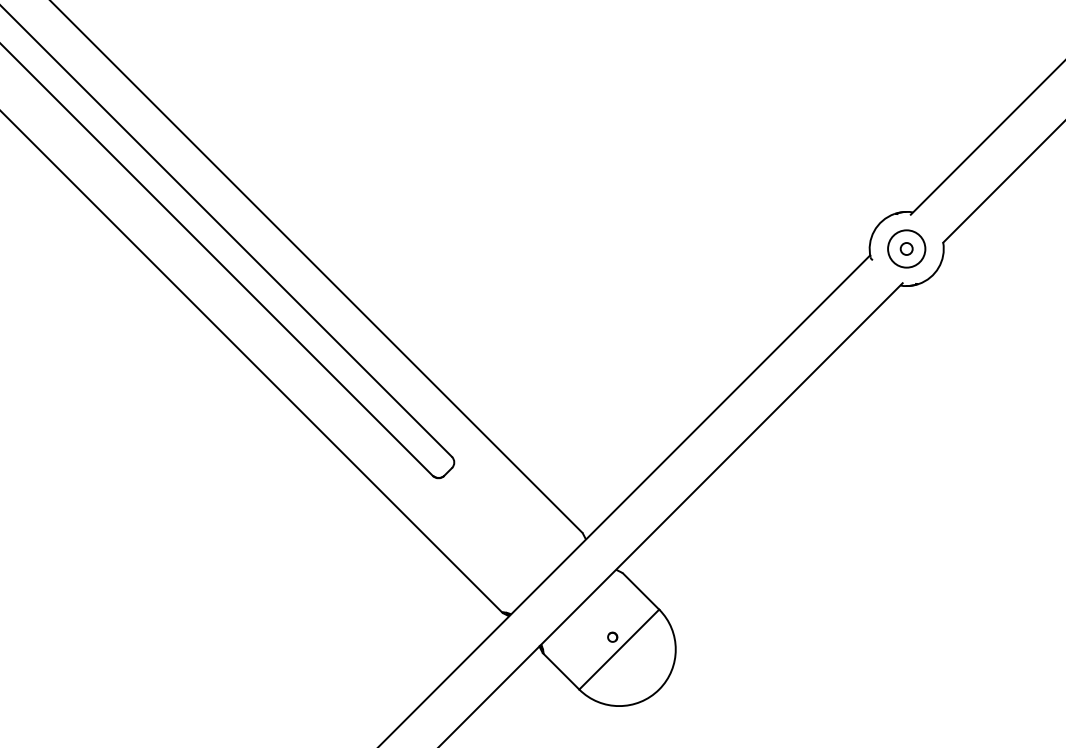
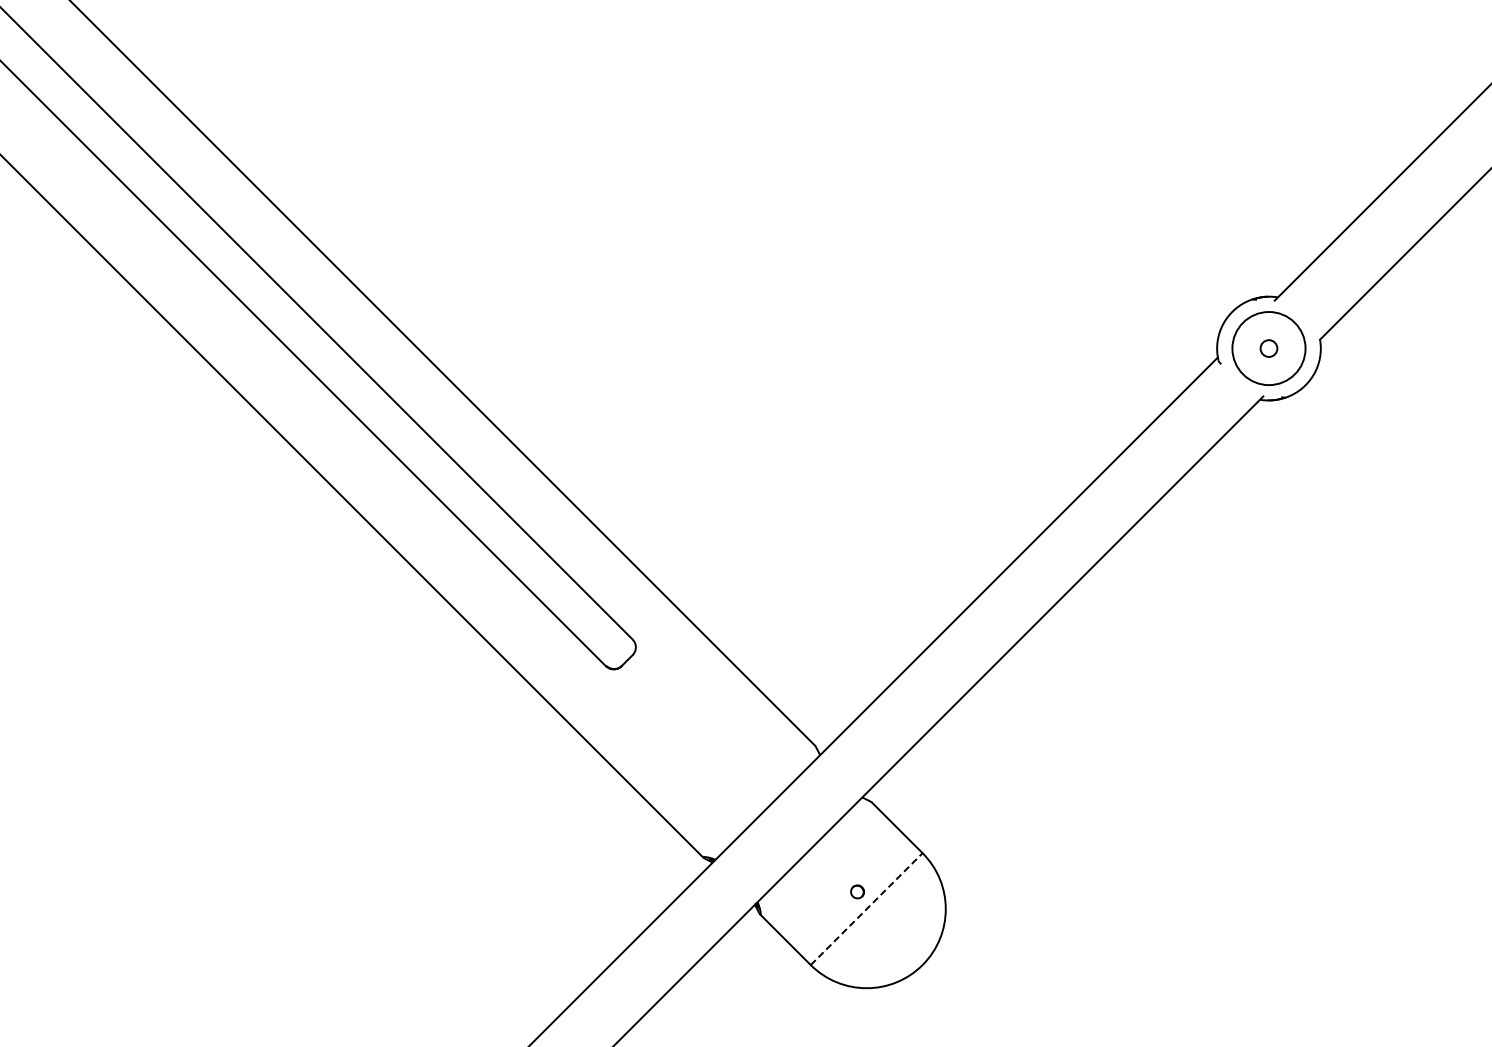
circle: (906, 248) -> (1268, 348), size x1.4
line: (619, 649) -> (867, 908), solid -> dashed

